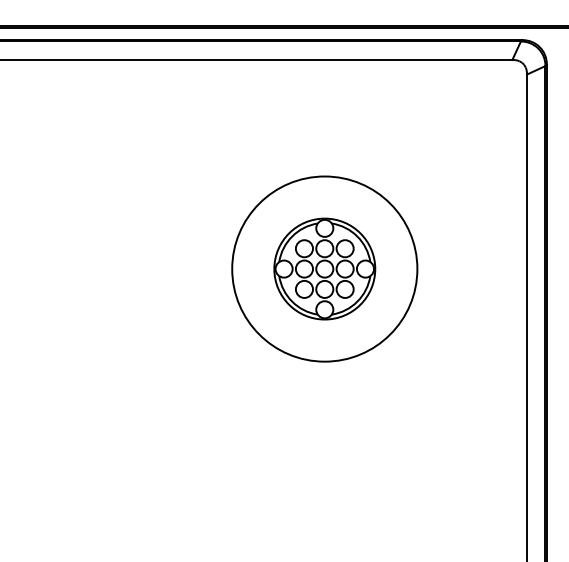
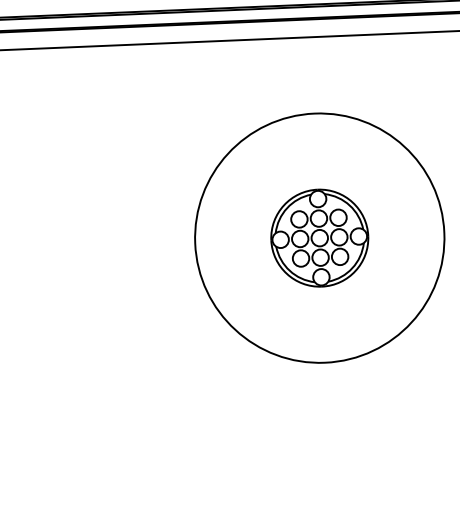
circle: (324, 268) -> (319, 237), size x1.4

